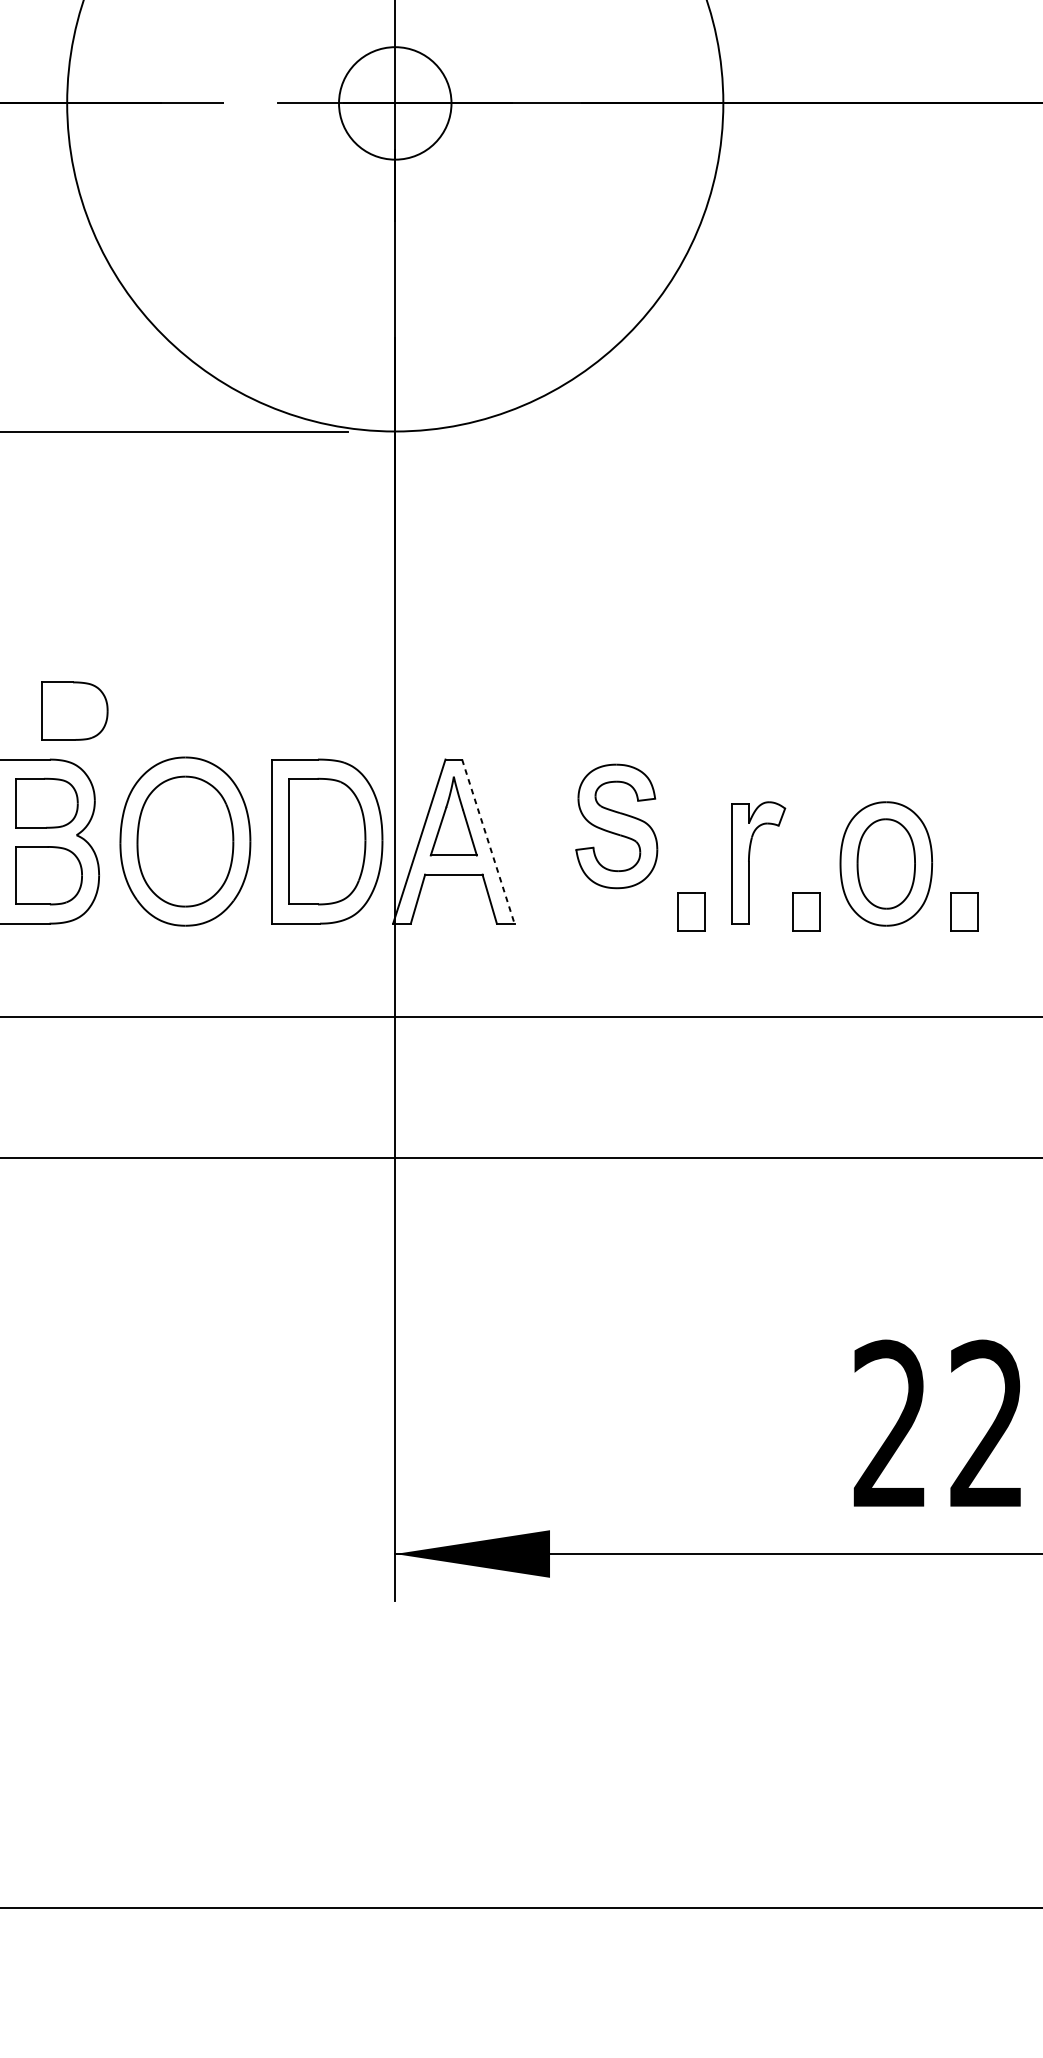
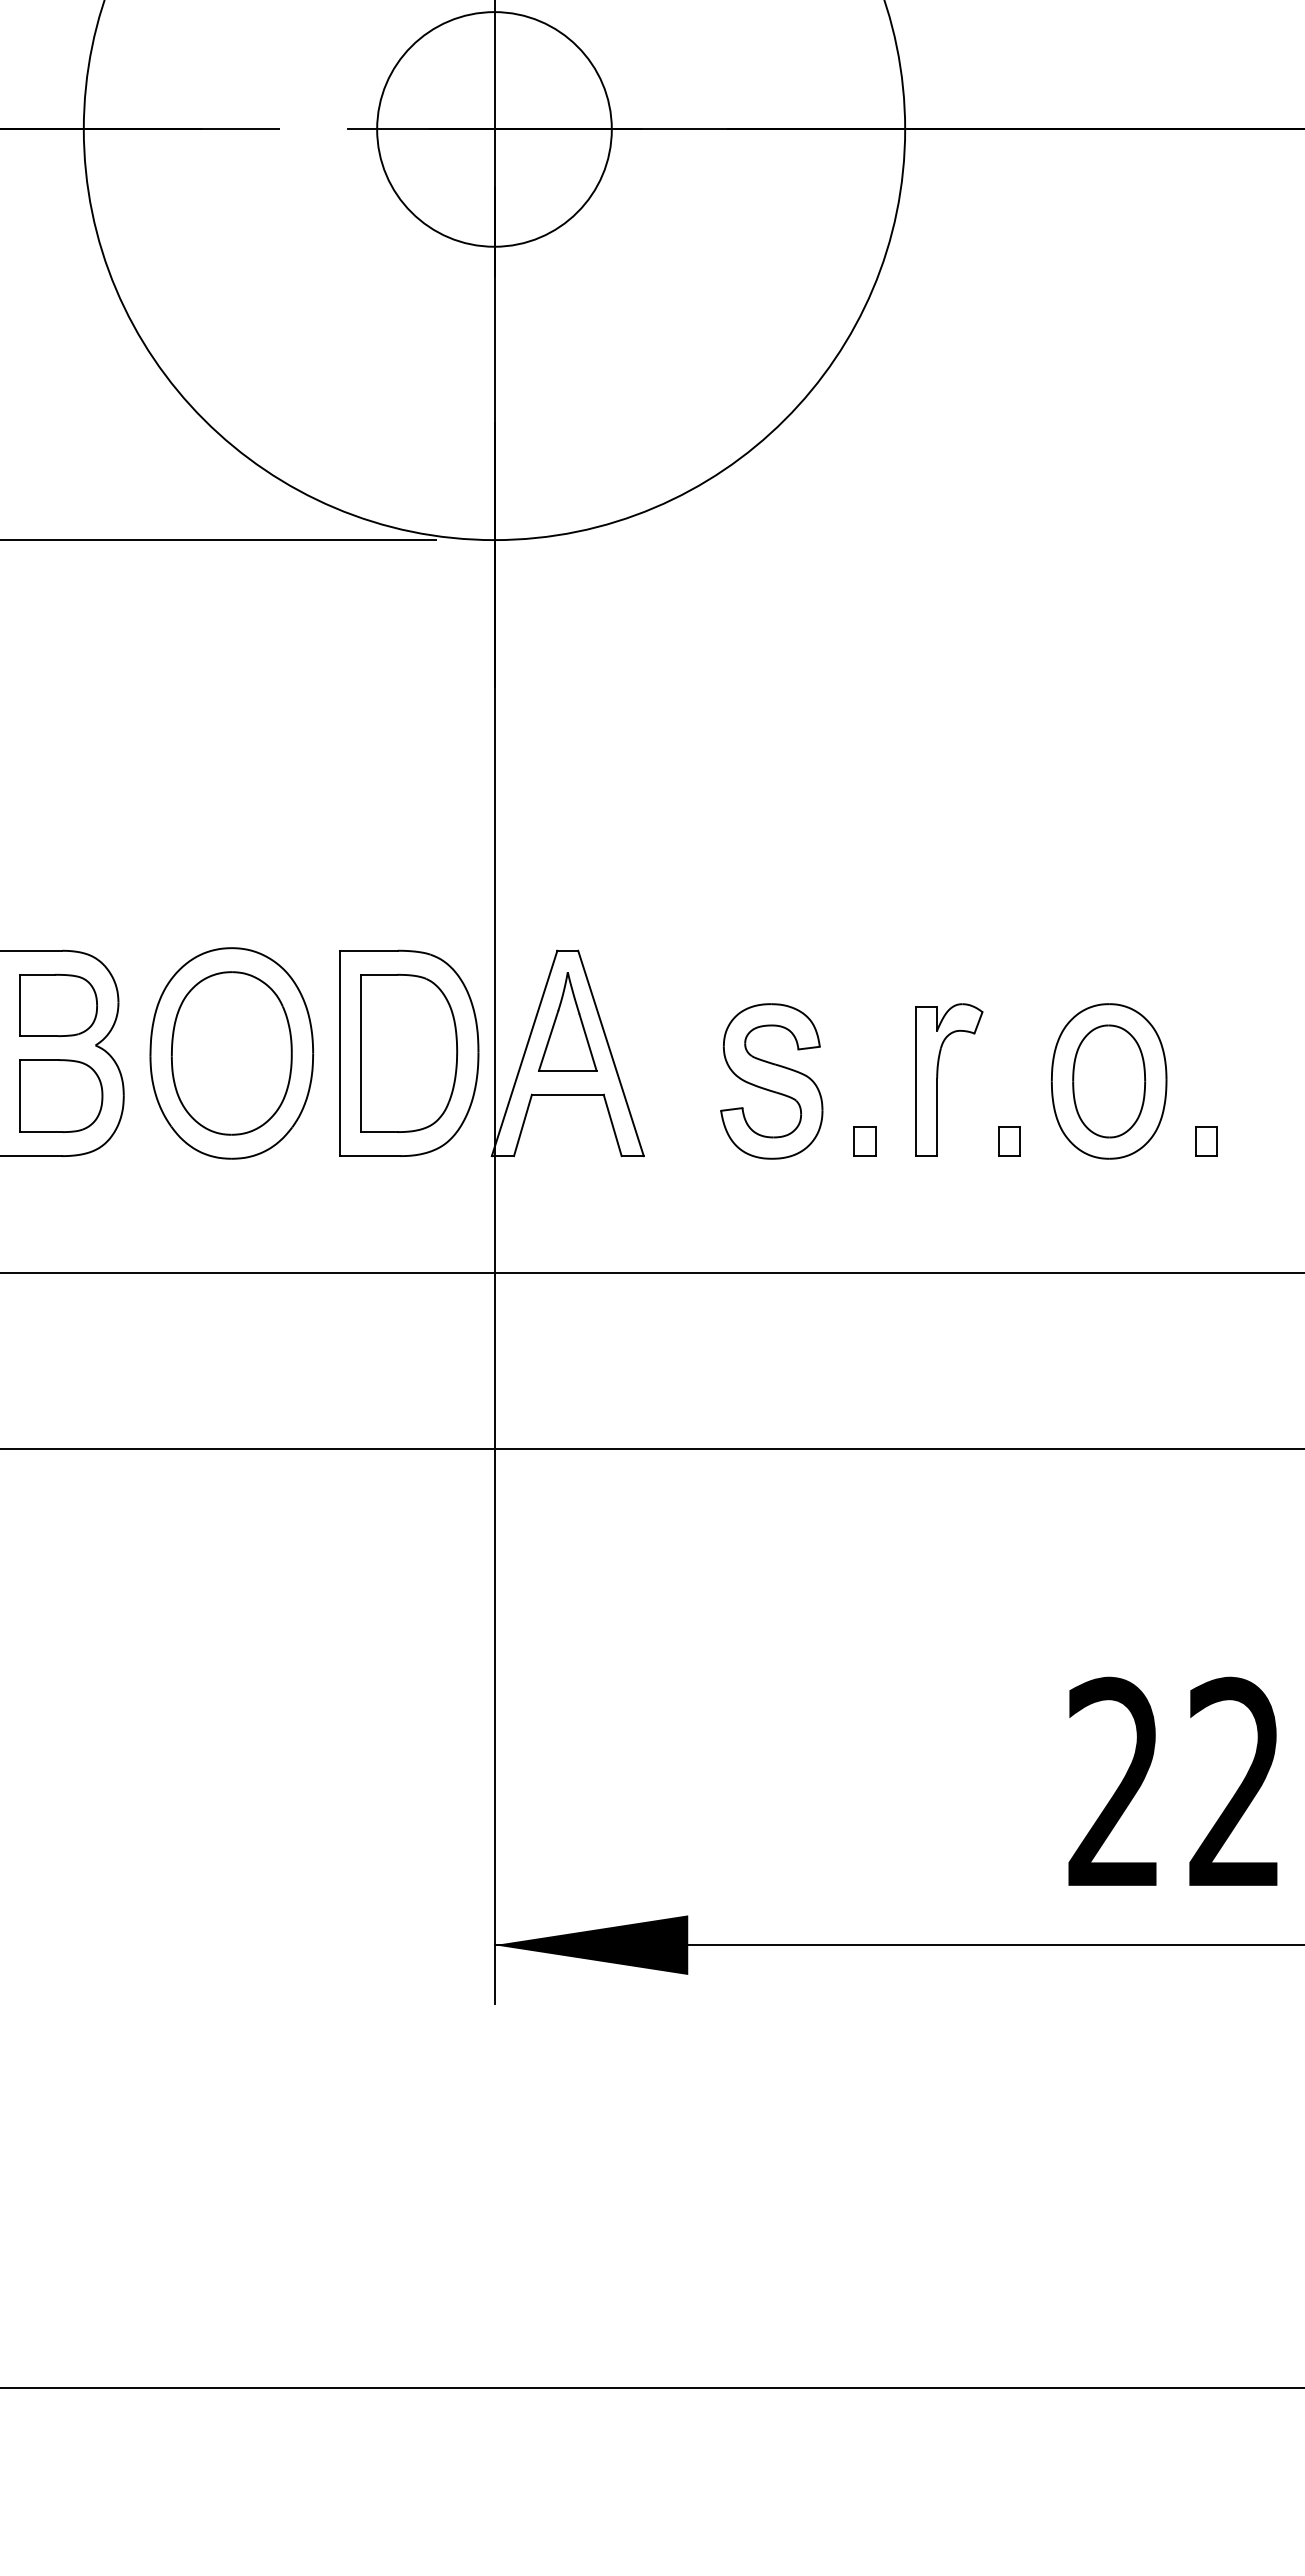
circle: (395, 103) -> (494, 129), size x1.67
part: (74, 710) -> (93, 889), removed
part: (616, 826) -> (771, 1081), moved
line: (488, 841) -> (611, 1053), dashed -> solid
part: (690, 911) -> (864, 1141), size x0.62
part: (806, 911) -> (1009, 1141), size x0.62
part: (964, 911) -> (1206, 1141), size x0.62

